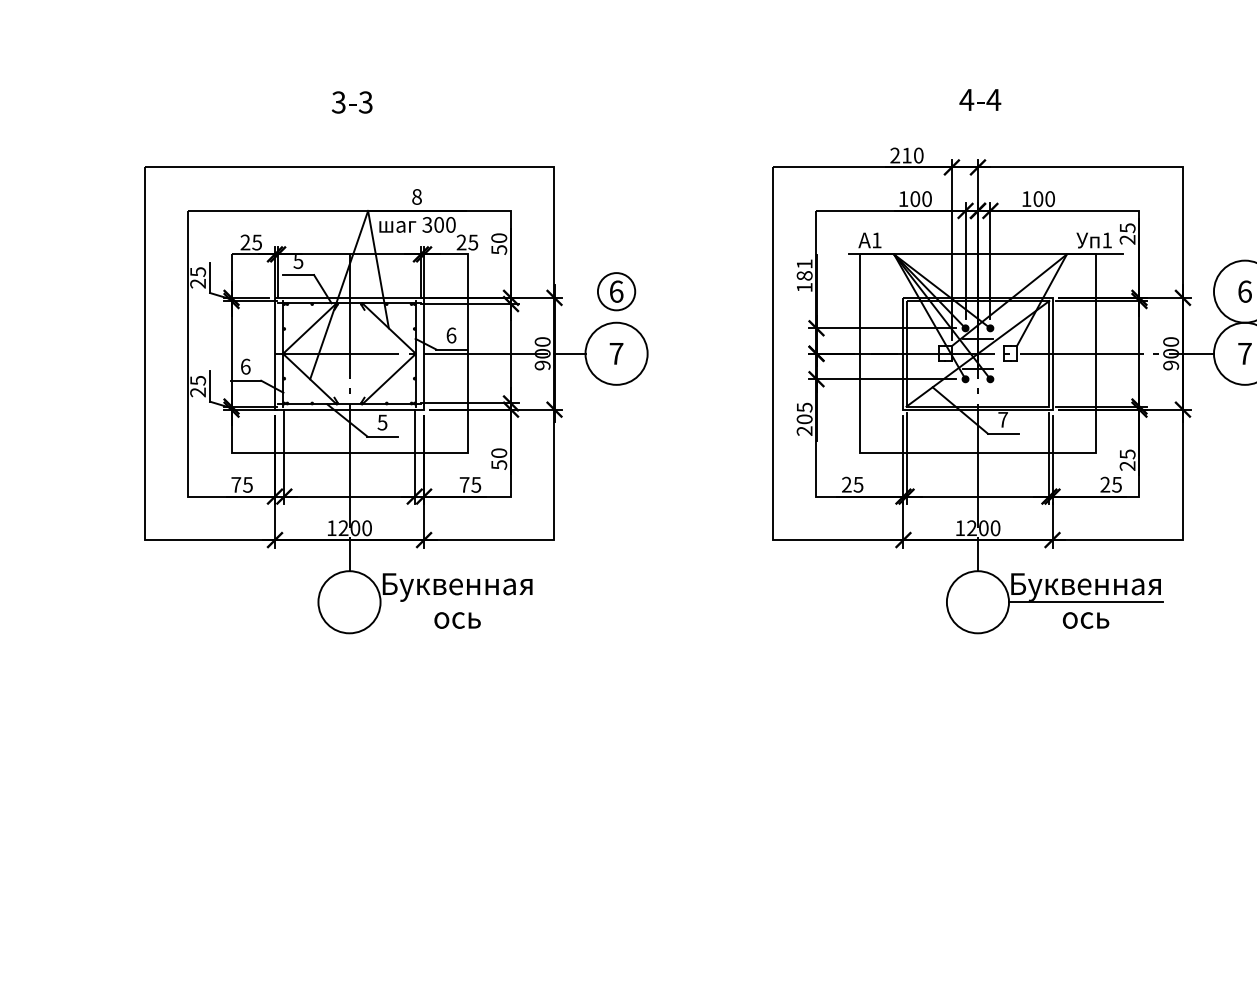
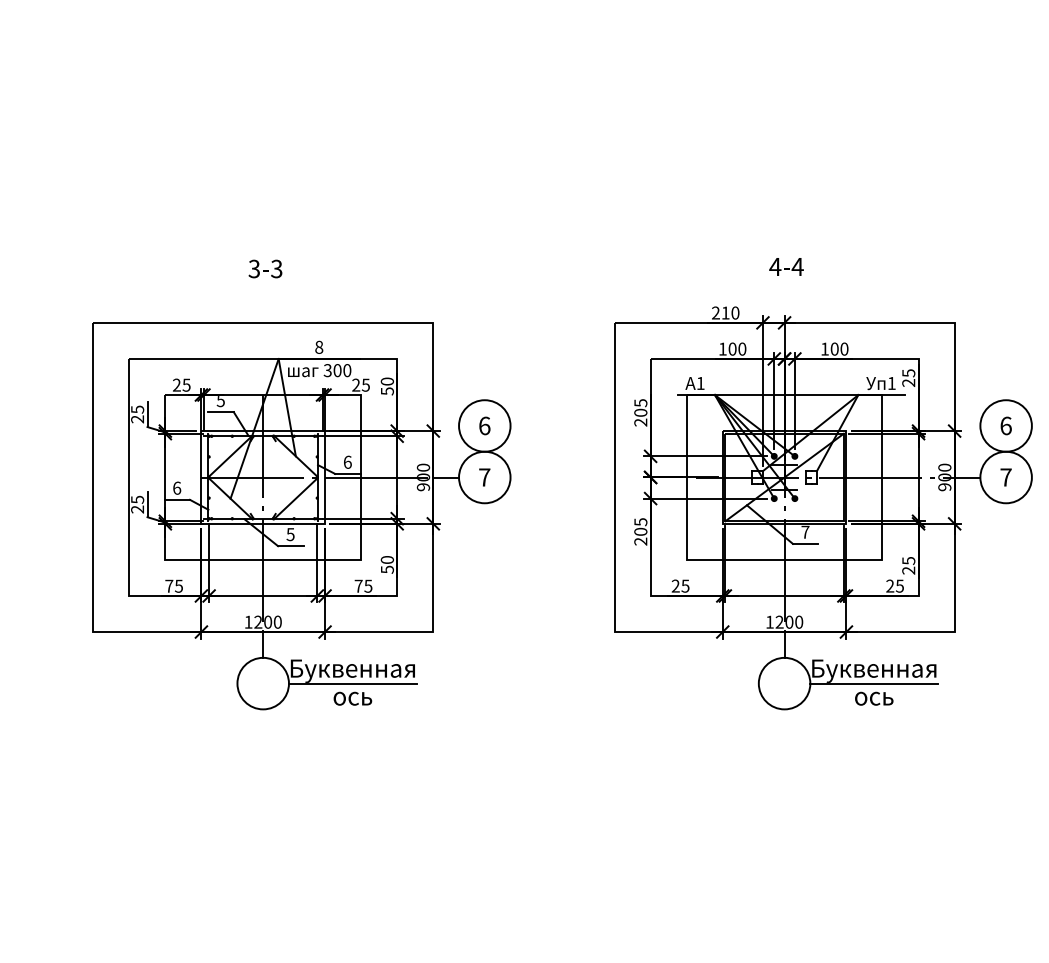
text: (804, 275) -> (640, 412), 181 -> 205
circle: (616, 291) -> (484, 425), size x1.67
line: (457, 602) -> (352, 683), added

